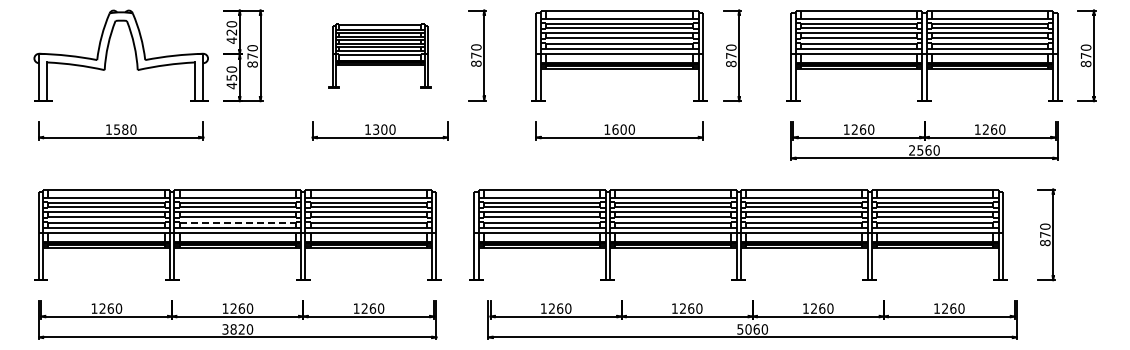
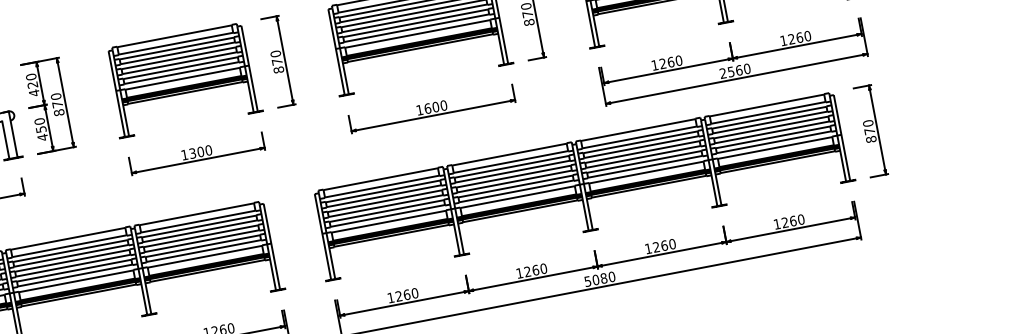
part: (379, 55) -> (182, 80), size x1.43
line: (238, 222) -> (74, 270), dashed -> solid
part: (738, 234) -> (582, 185), moved
text: (756, 329) -> (603, 278), 5060 -> 5080

